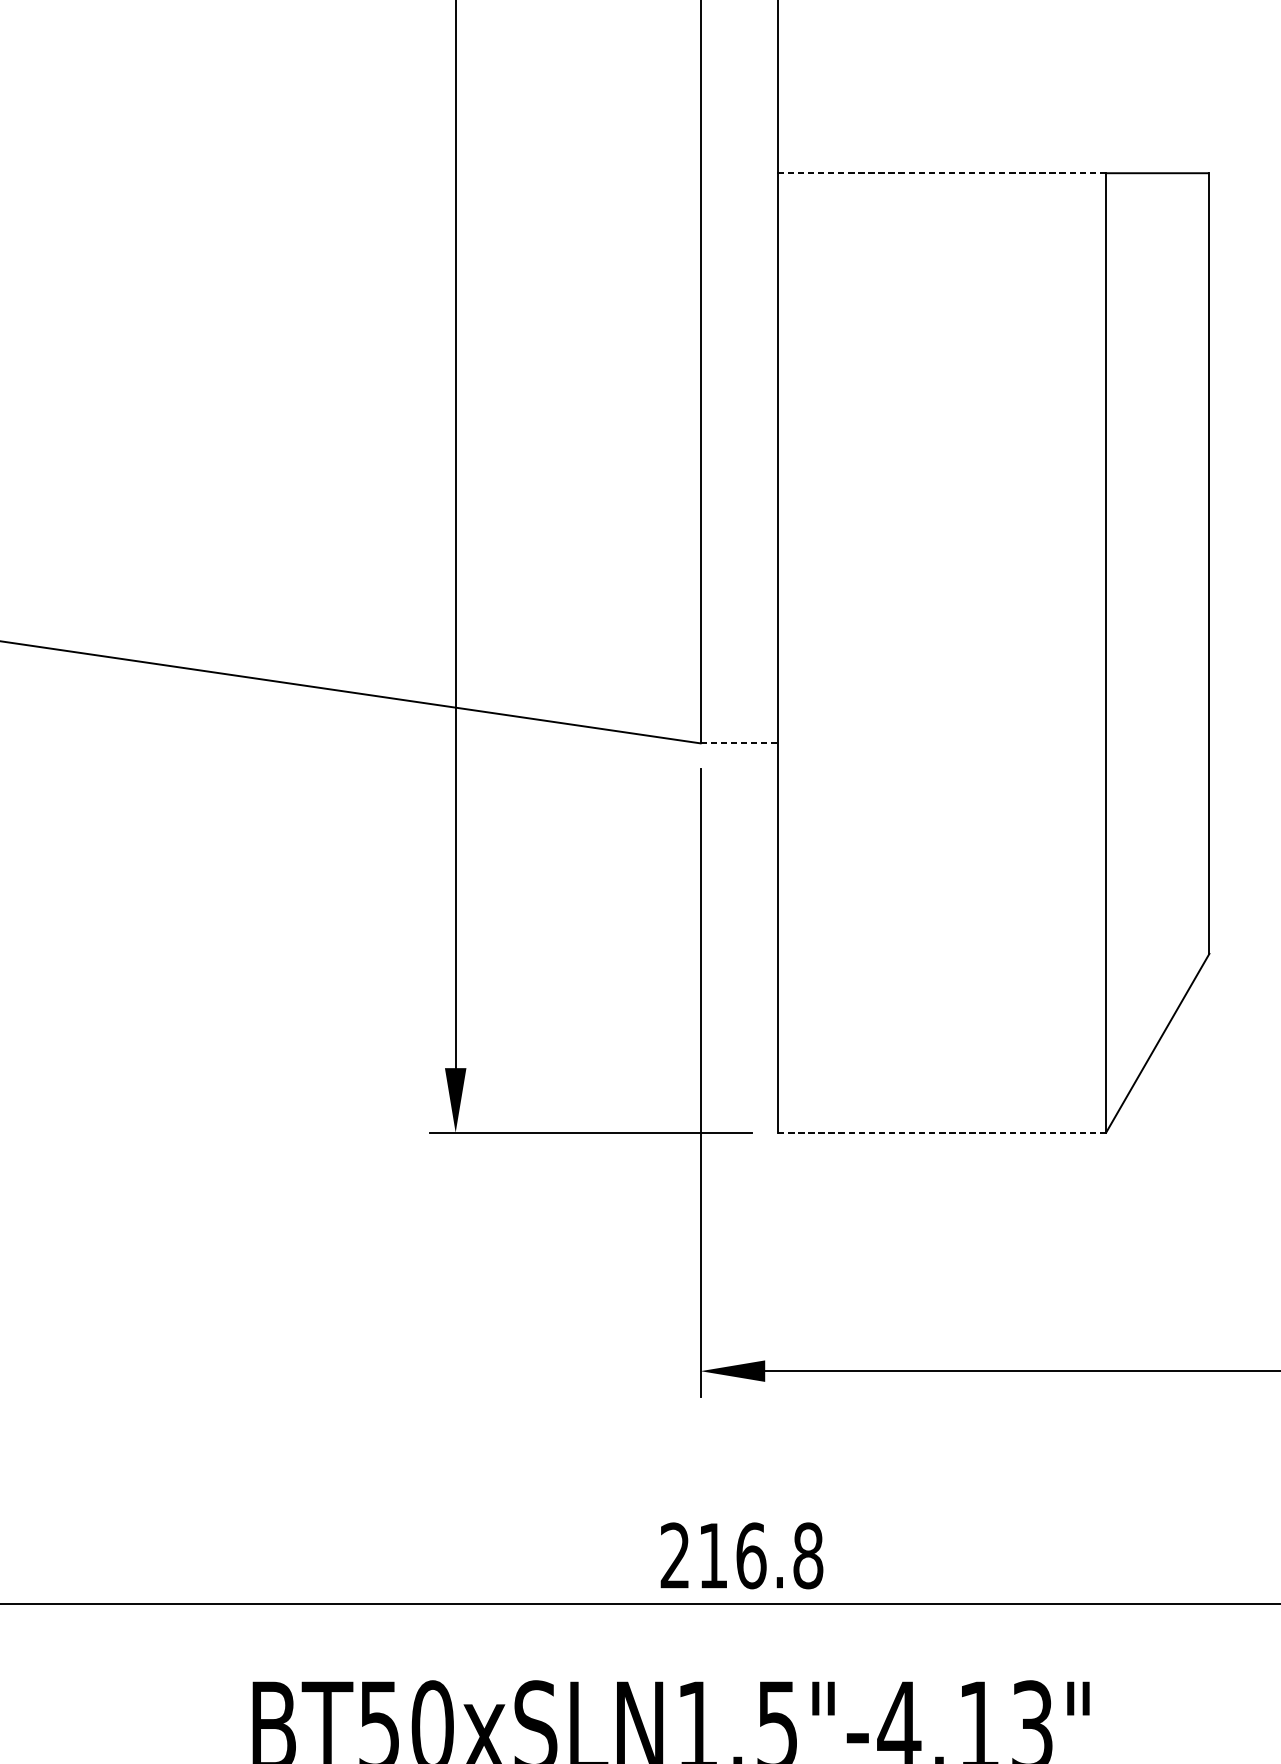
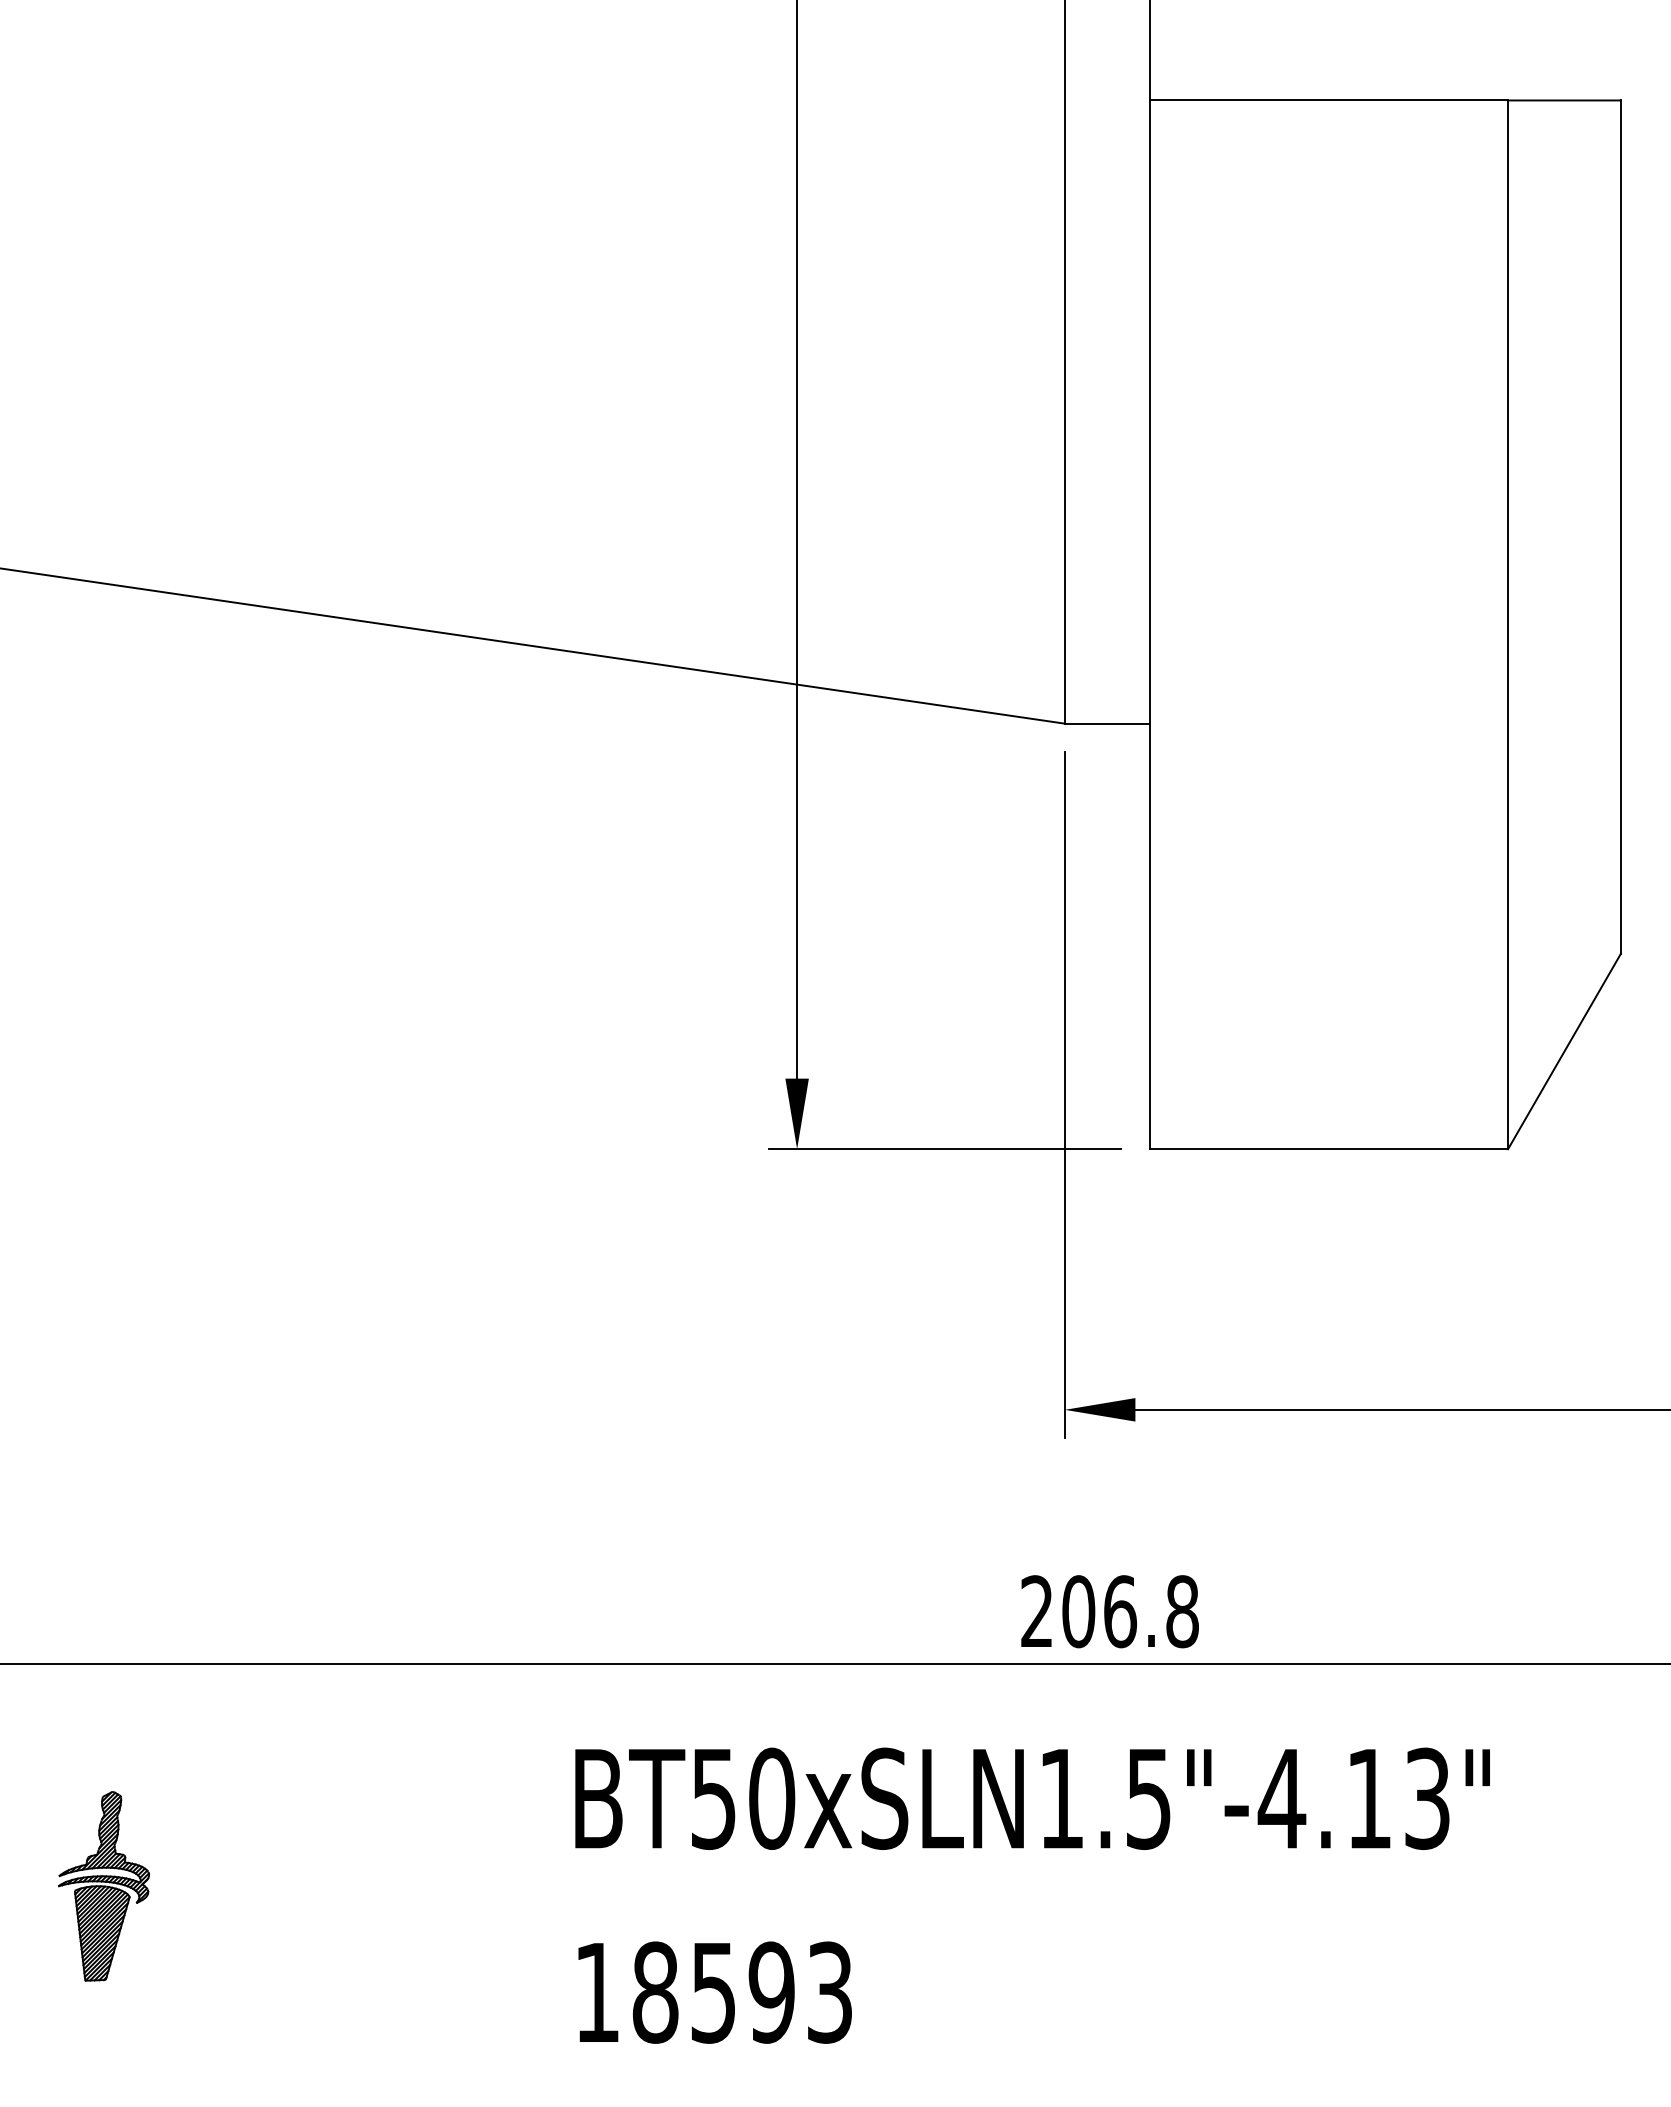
line: (941, 173) -> (1328, 100), dashed -> solid
line: (739, 743) -> (1107, 723), dashed -> solid
line: (942, 1132) -> (1329, 1149), dashed -> solid
text: (713, 1555) -> (1078, 1611), 216.8 -> 206.8

